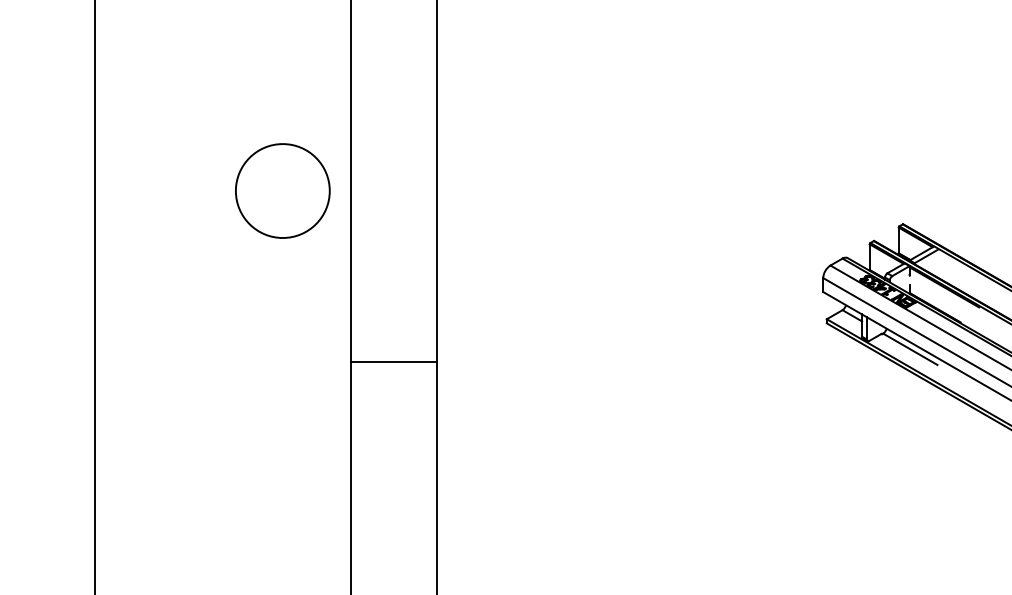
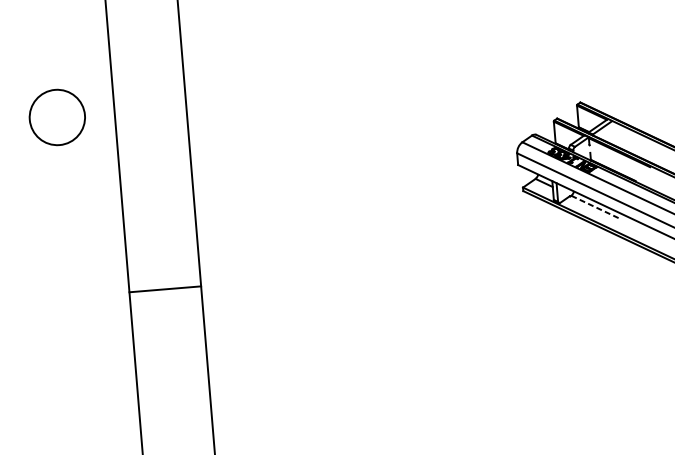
circle: (282, 190) -> (57, 117), size x0.7
line: (910, 349) -> (595, 207), solid -> dashed
line: (393, 361) -> (165, 289), moved

